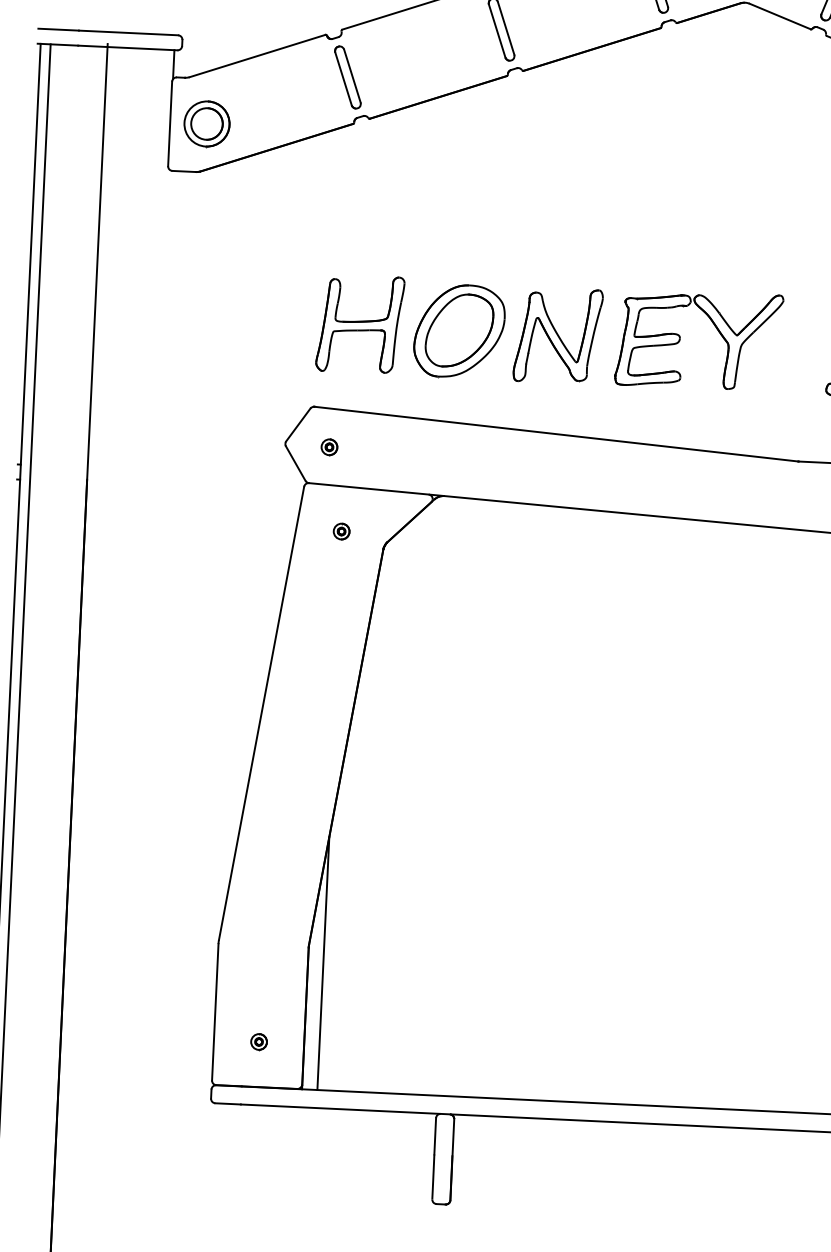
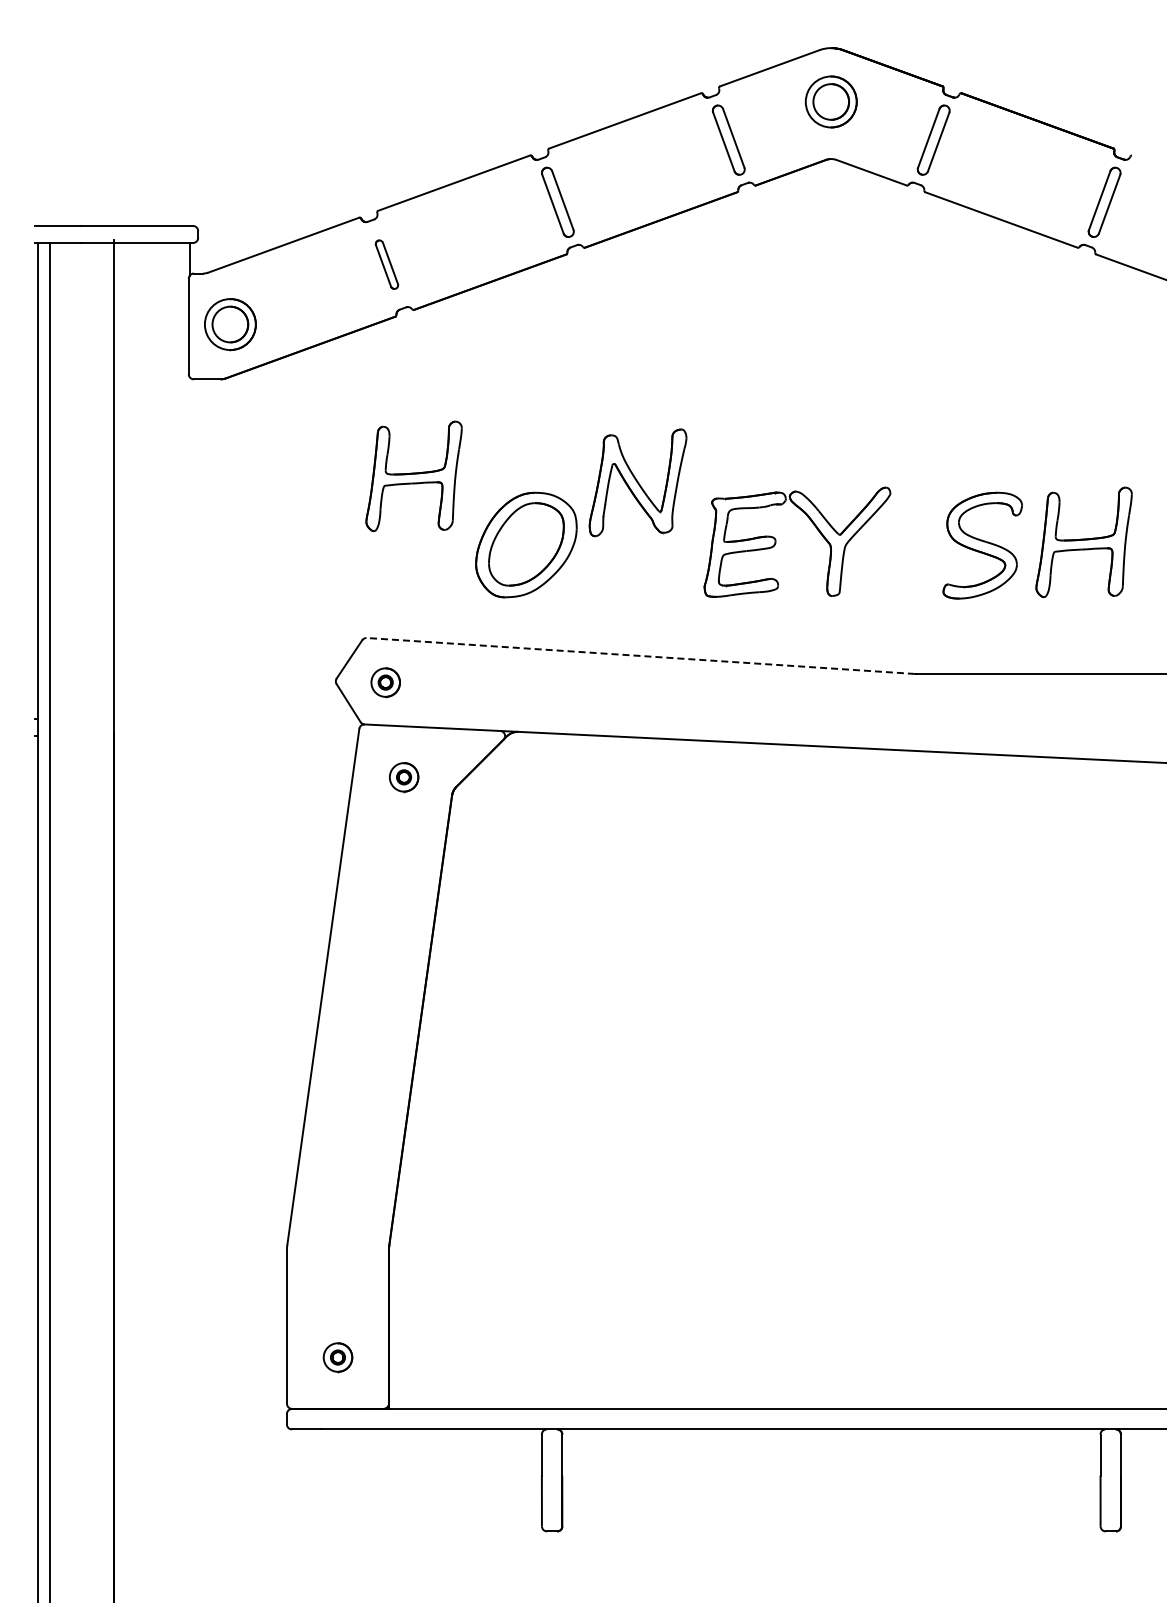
part: (347, 77) -> (386, 264), size x0.7
part: (359, 324) -> (413, 476), moved
part: (557, 335) -> (637, 482), moved
line: (555, 433) -> (640, 655), solid -> dashed
part: (329, 447) -> (385, 683), size x1.6
part: (341, 531) -> (403, 777), size x1.6
line: (323, 964) -> (406, 1266), removed
part: (258, 1042) -> (337, 1358), size x1.6

